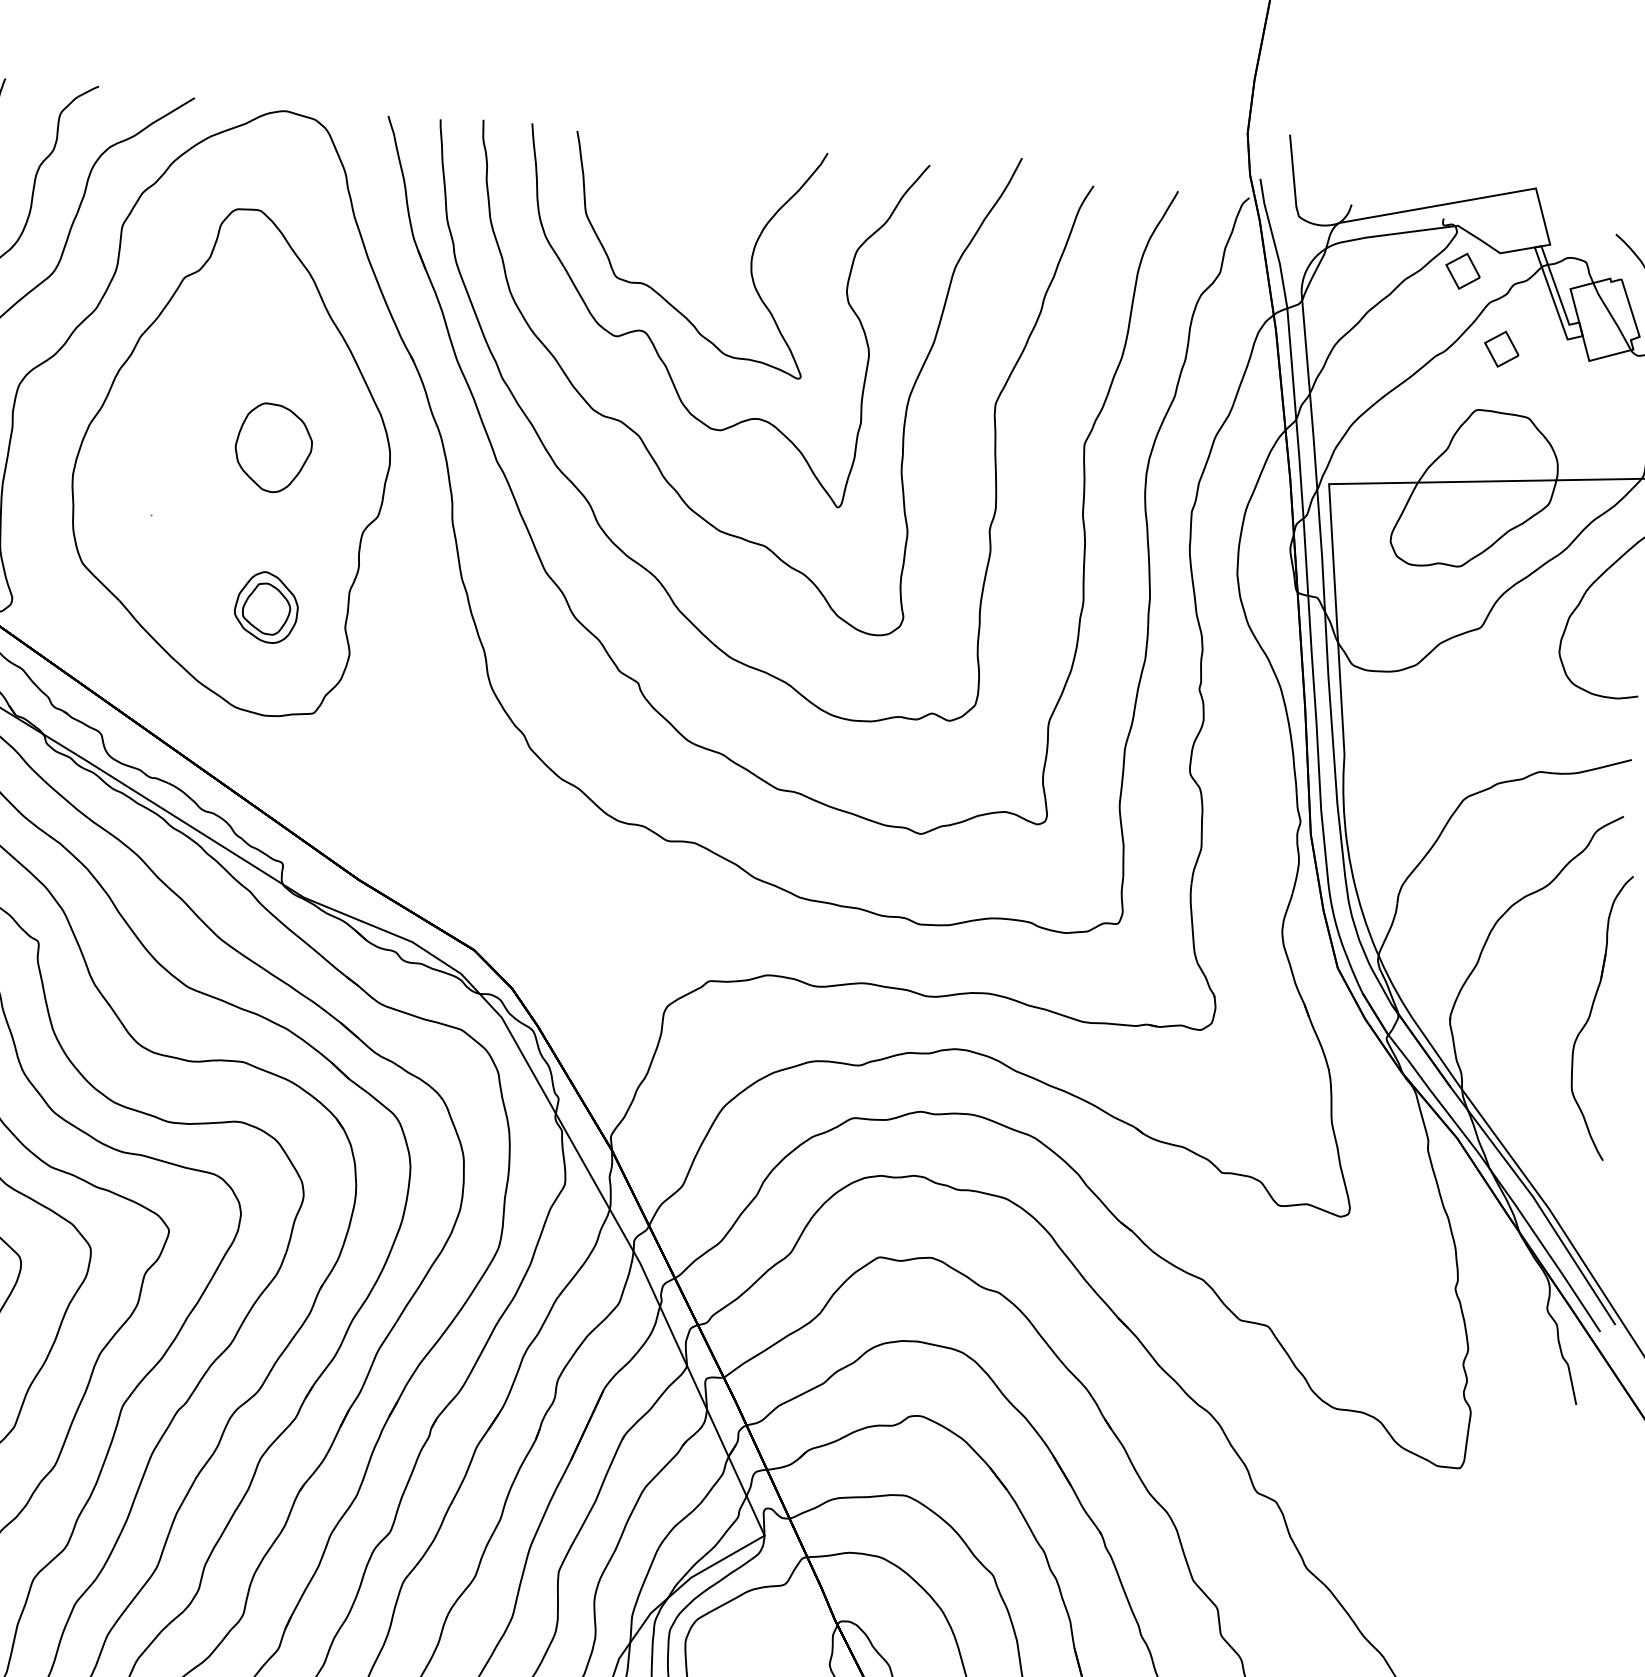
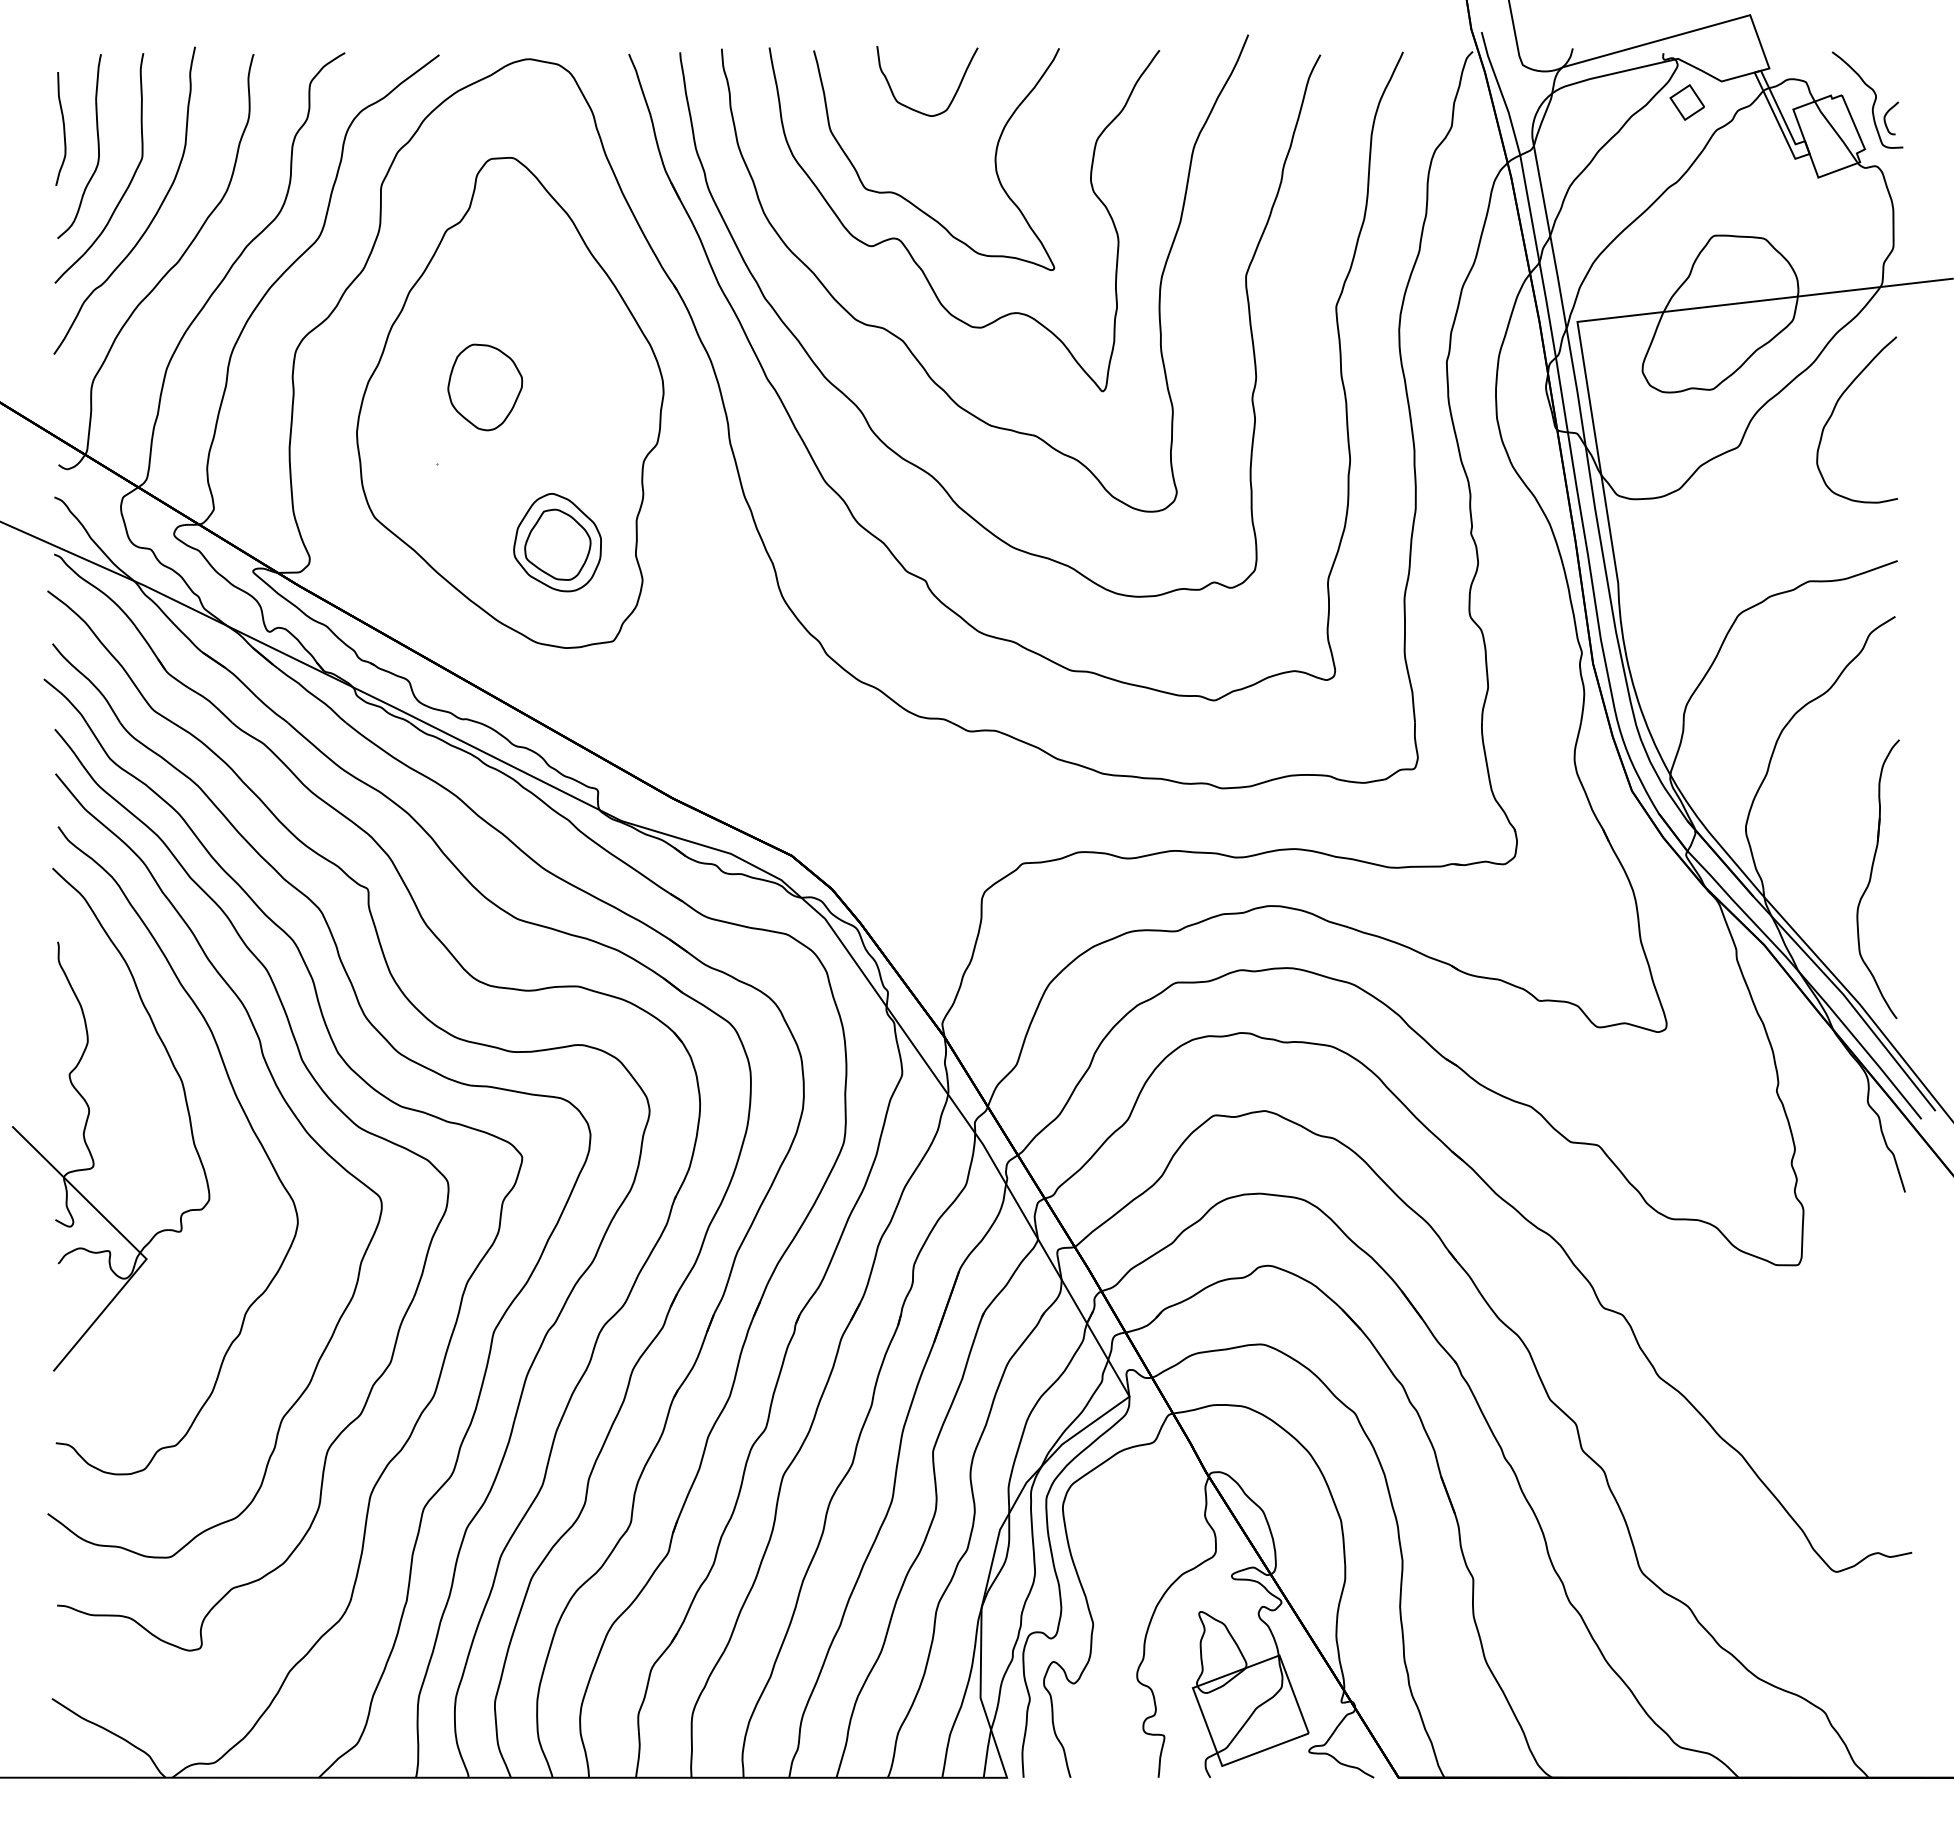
curve: (715, 190) -> (953, 95), added
part: (1500, 349) -> (1731, 174), removed
part: (273, 448) -> (485, 387), moved
part: (266, 607) -> (557, 542), size x1.43
part: (1591, 1015) -> (1871, 878), moved

